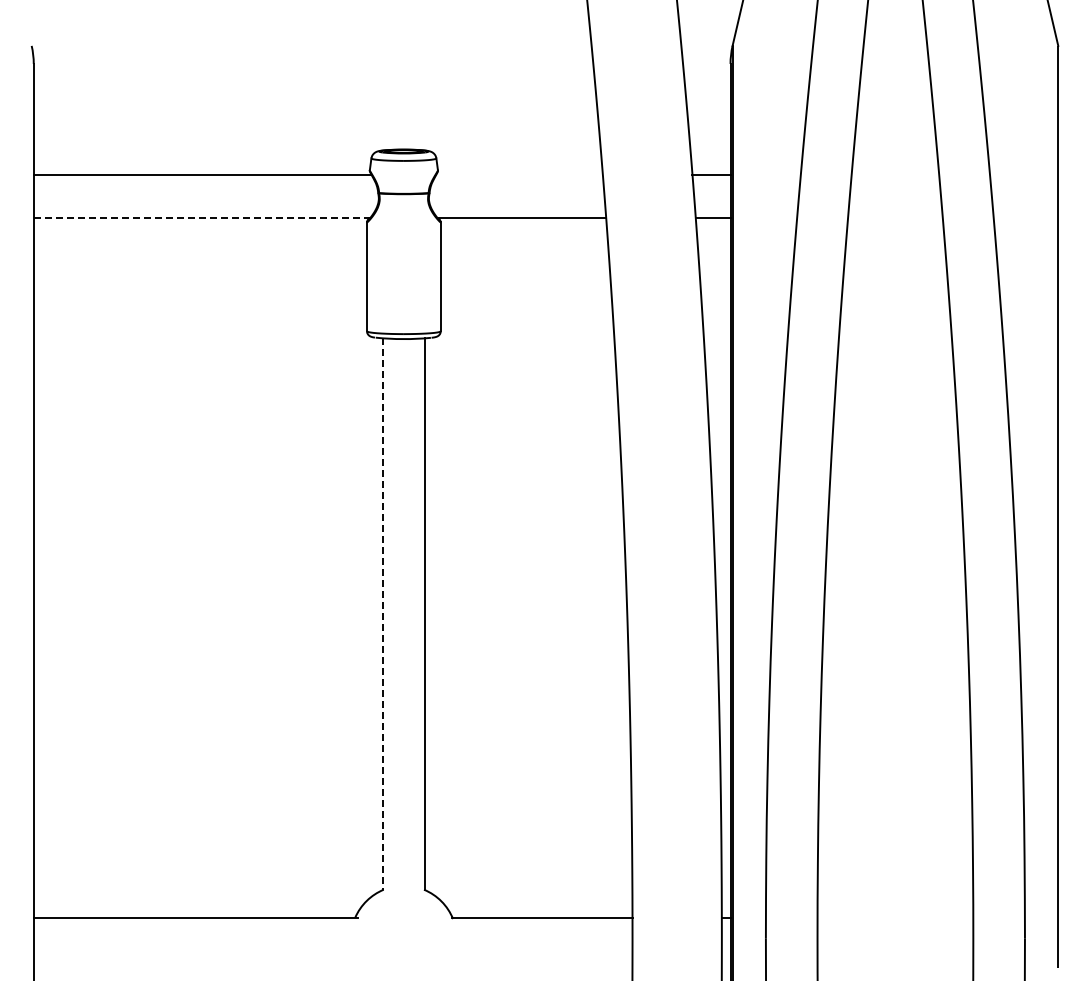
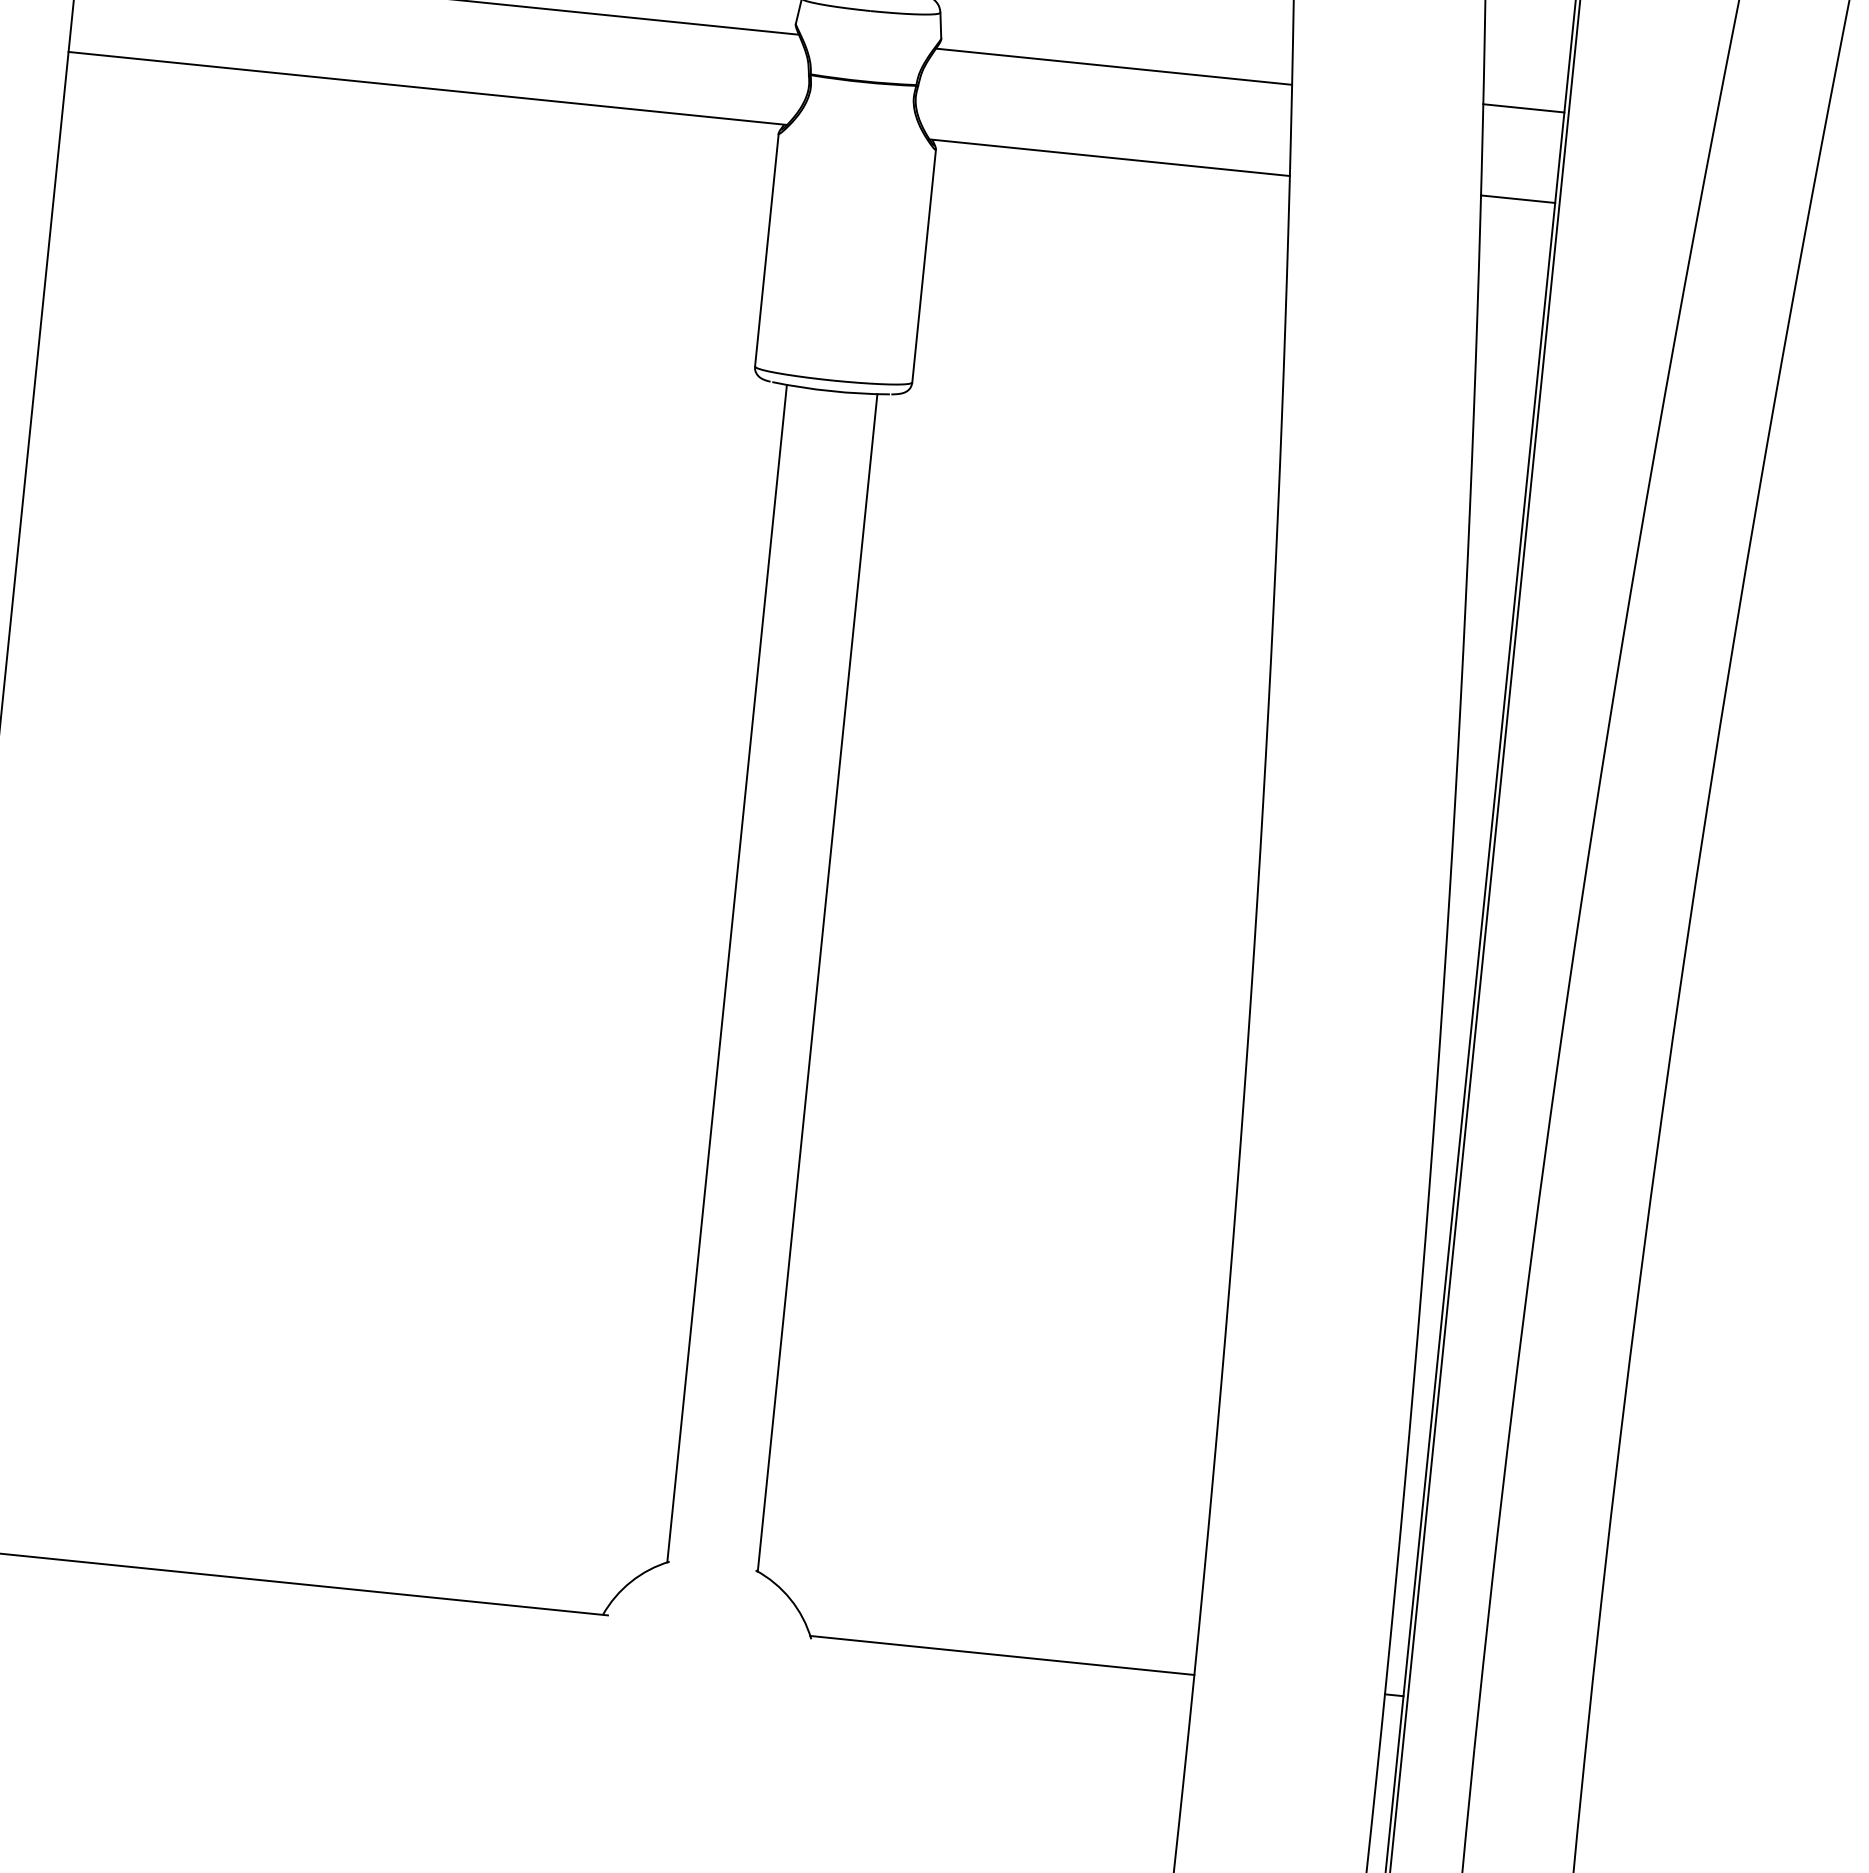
line: (519, 175) -> (1114, 67), added
line: (202, 217) -> (428, 88), dashed -> solid
line: (382, 614) -> (726, 974), dashed -> solid

